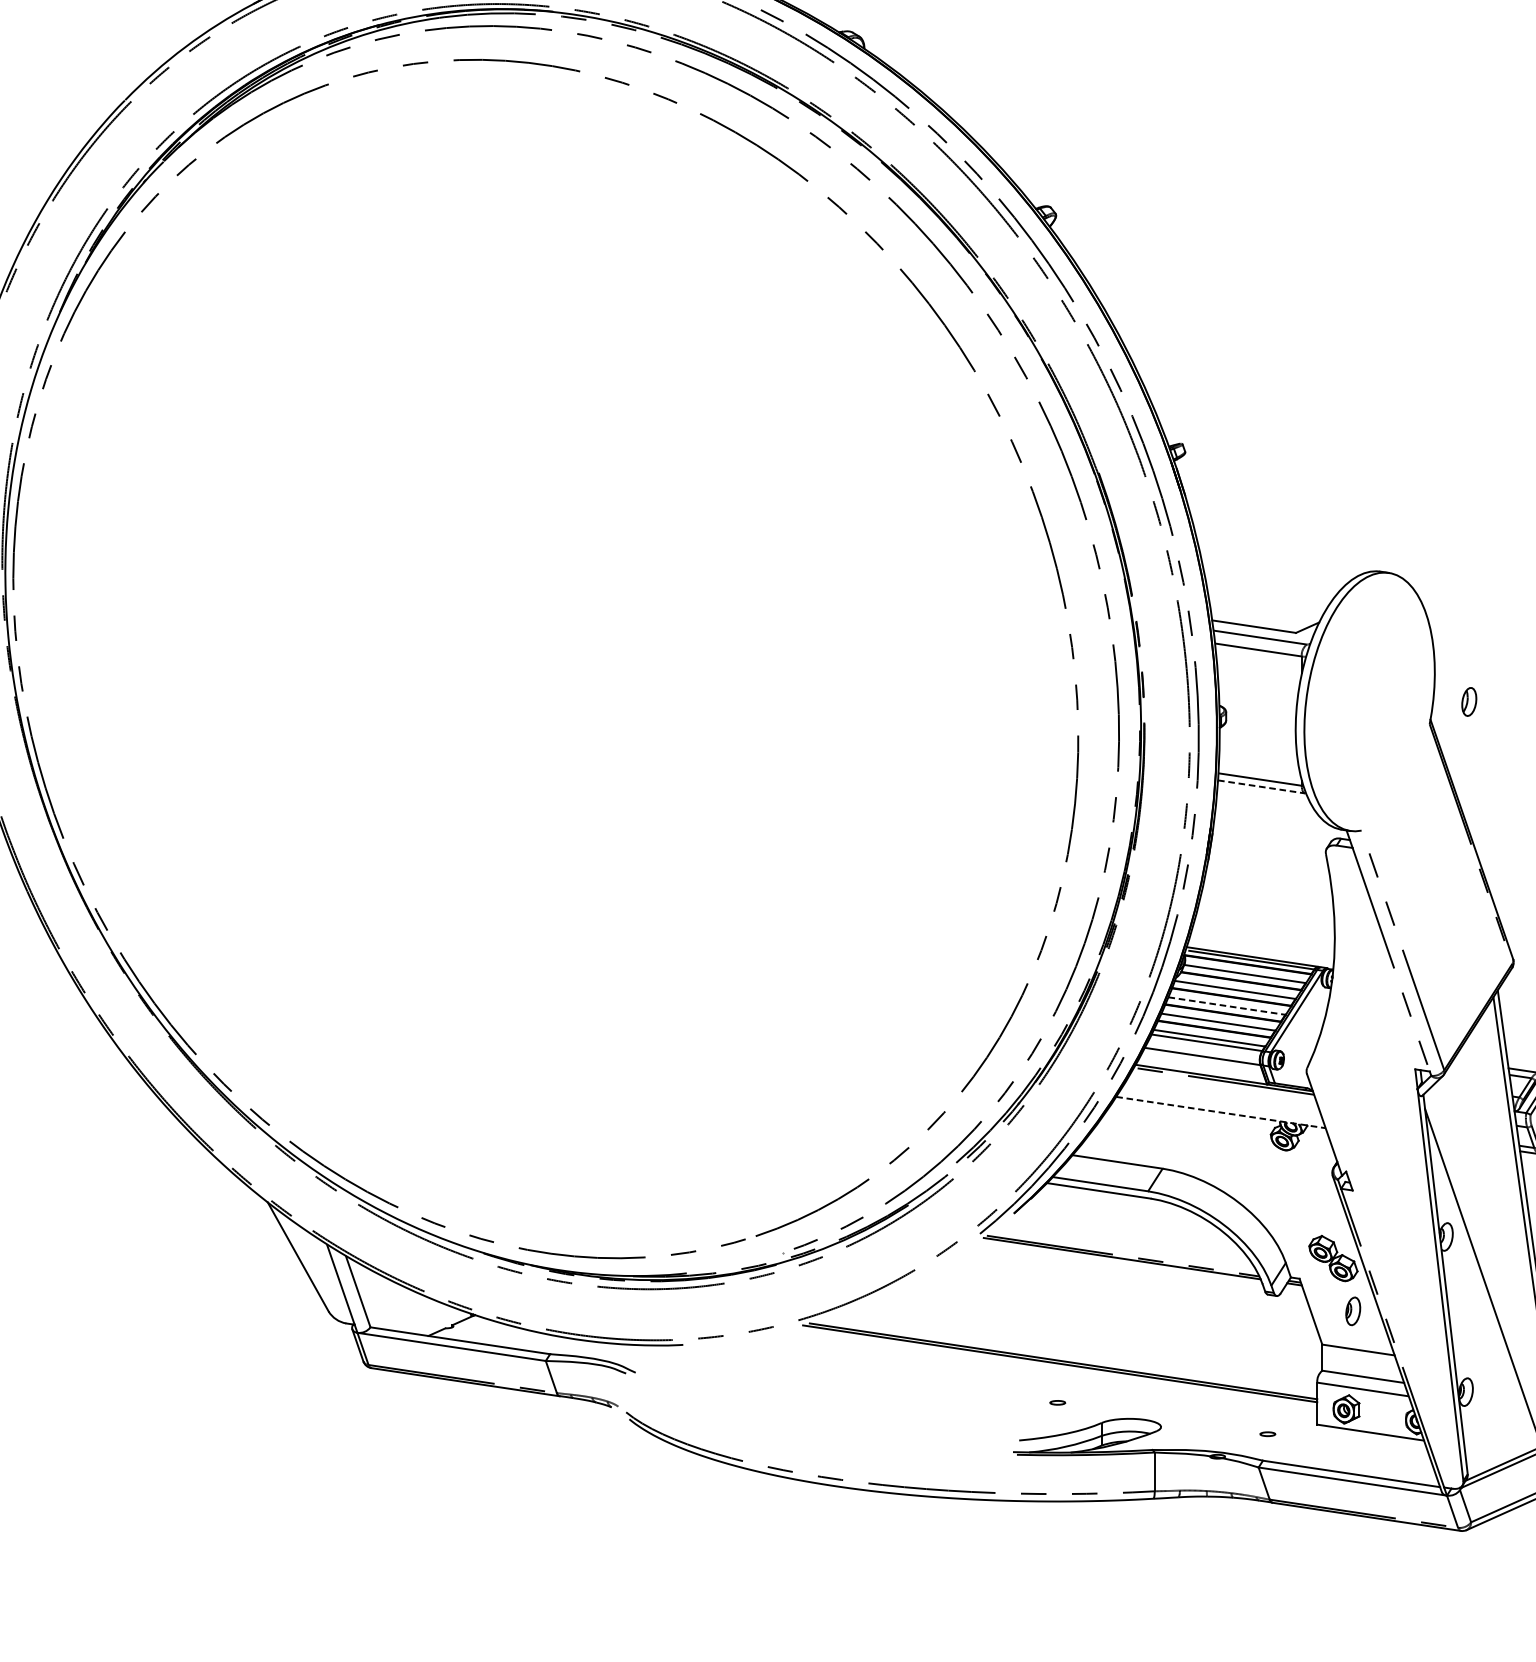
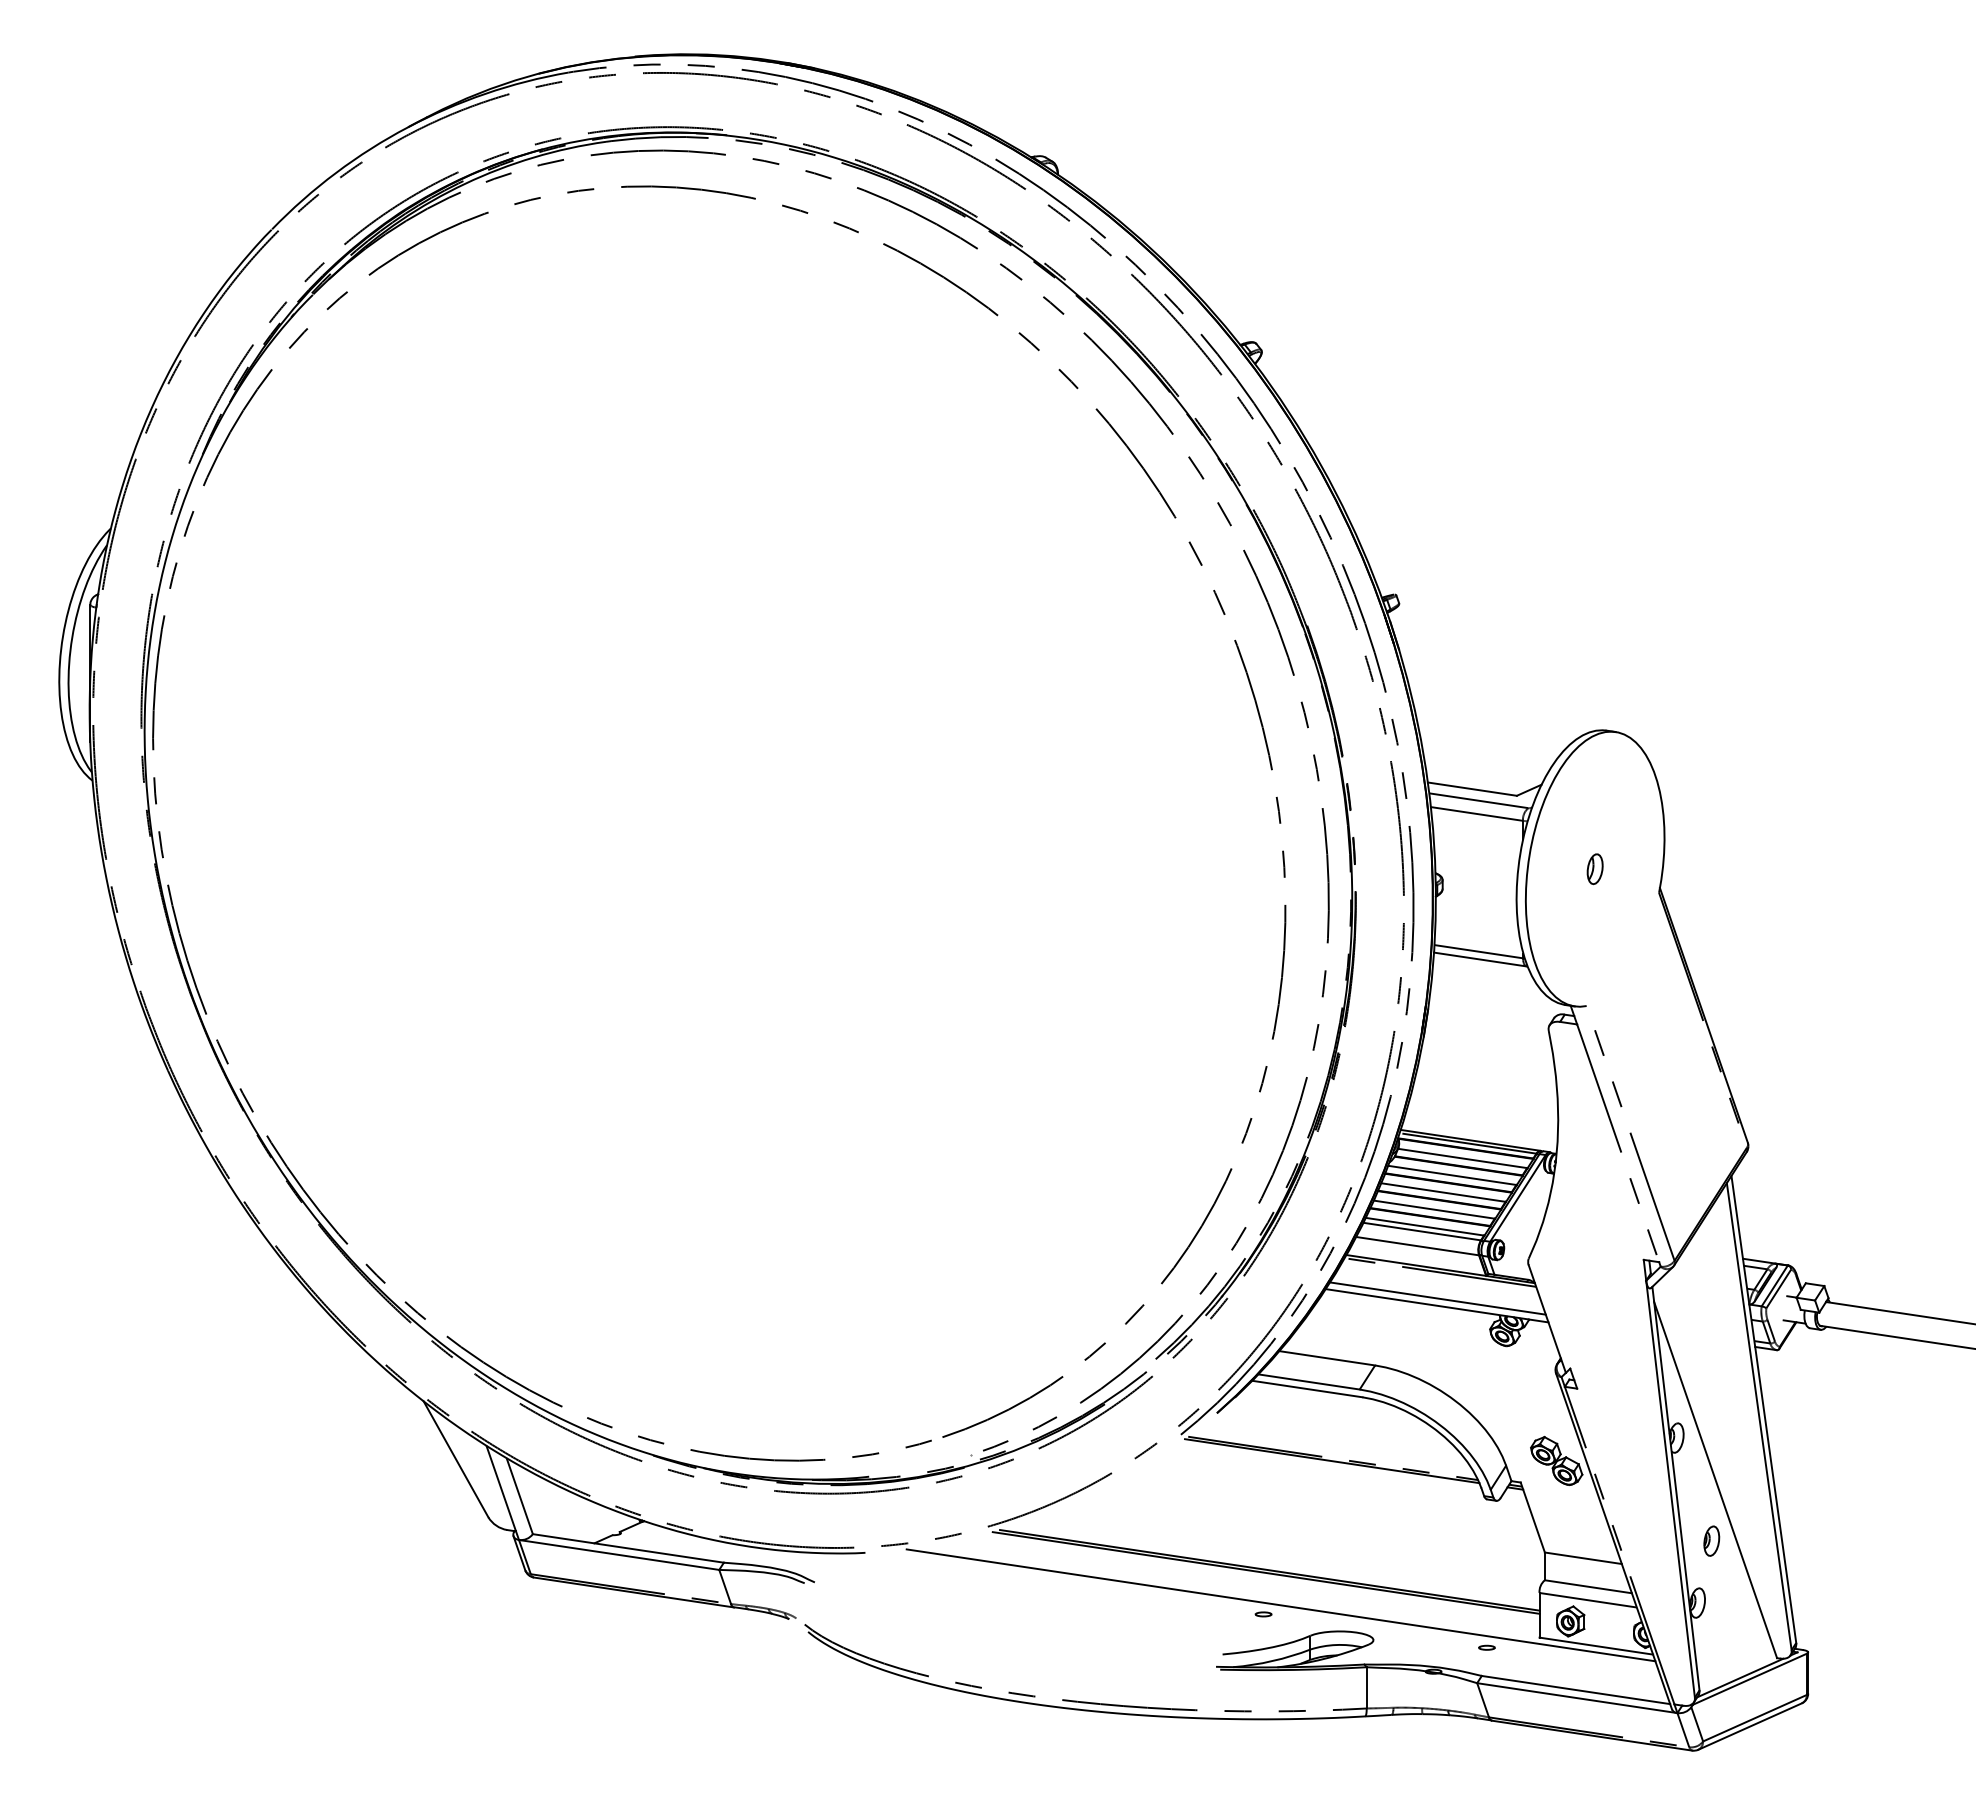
part: (1468, 702) -> (1594, 869), moved
line: (1261, 786) -> (1480, 959), dashed -> solid
line: (1226, 1006) -> (1443, 1192), dashed -> solid
line: (1221, 1105) -> (1437, 1298), added
line: (1221, 1112) -> (1437, 1305), dashed -> solid
part: (1352, 1310) -> (1711, 1540), moved
line: (1073, 1394) -> (1280, 1605), added

